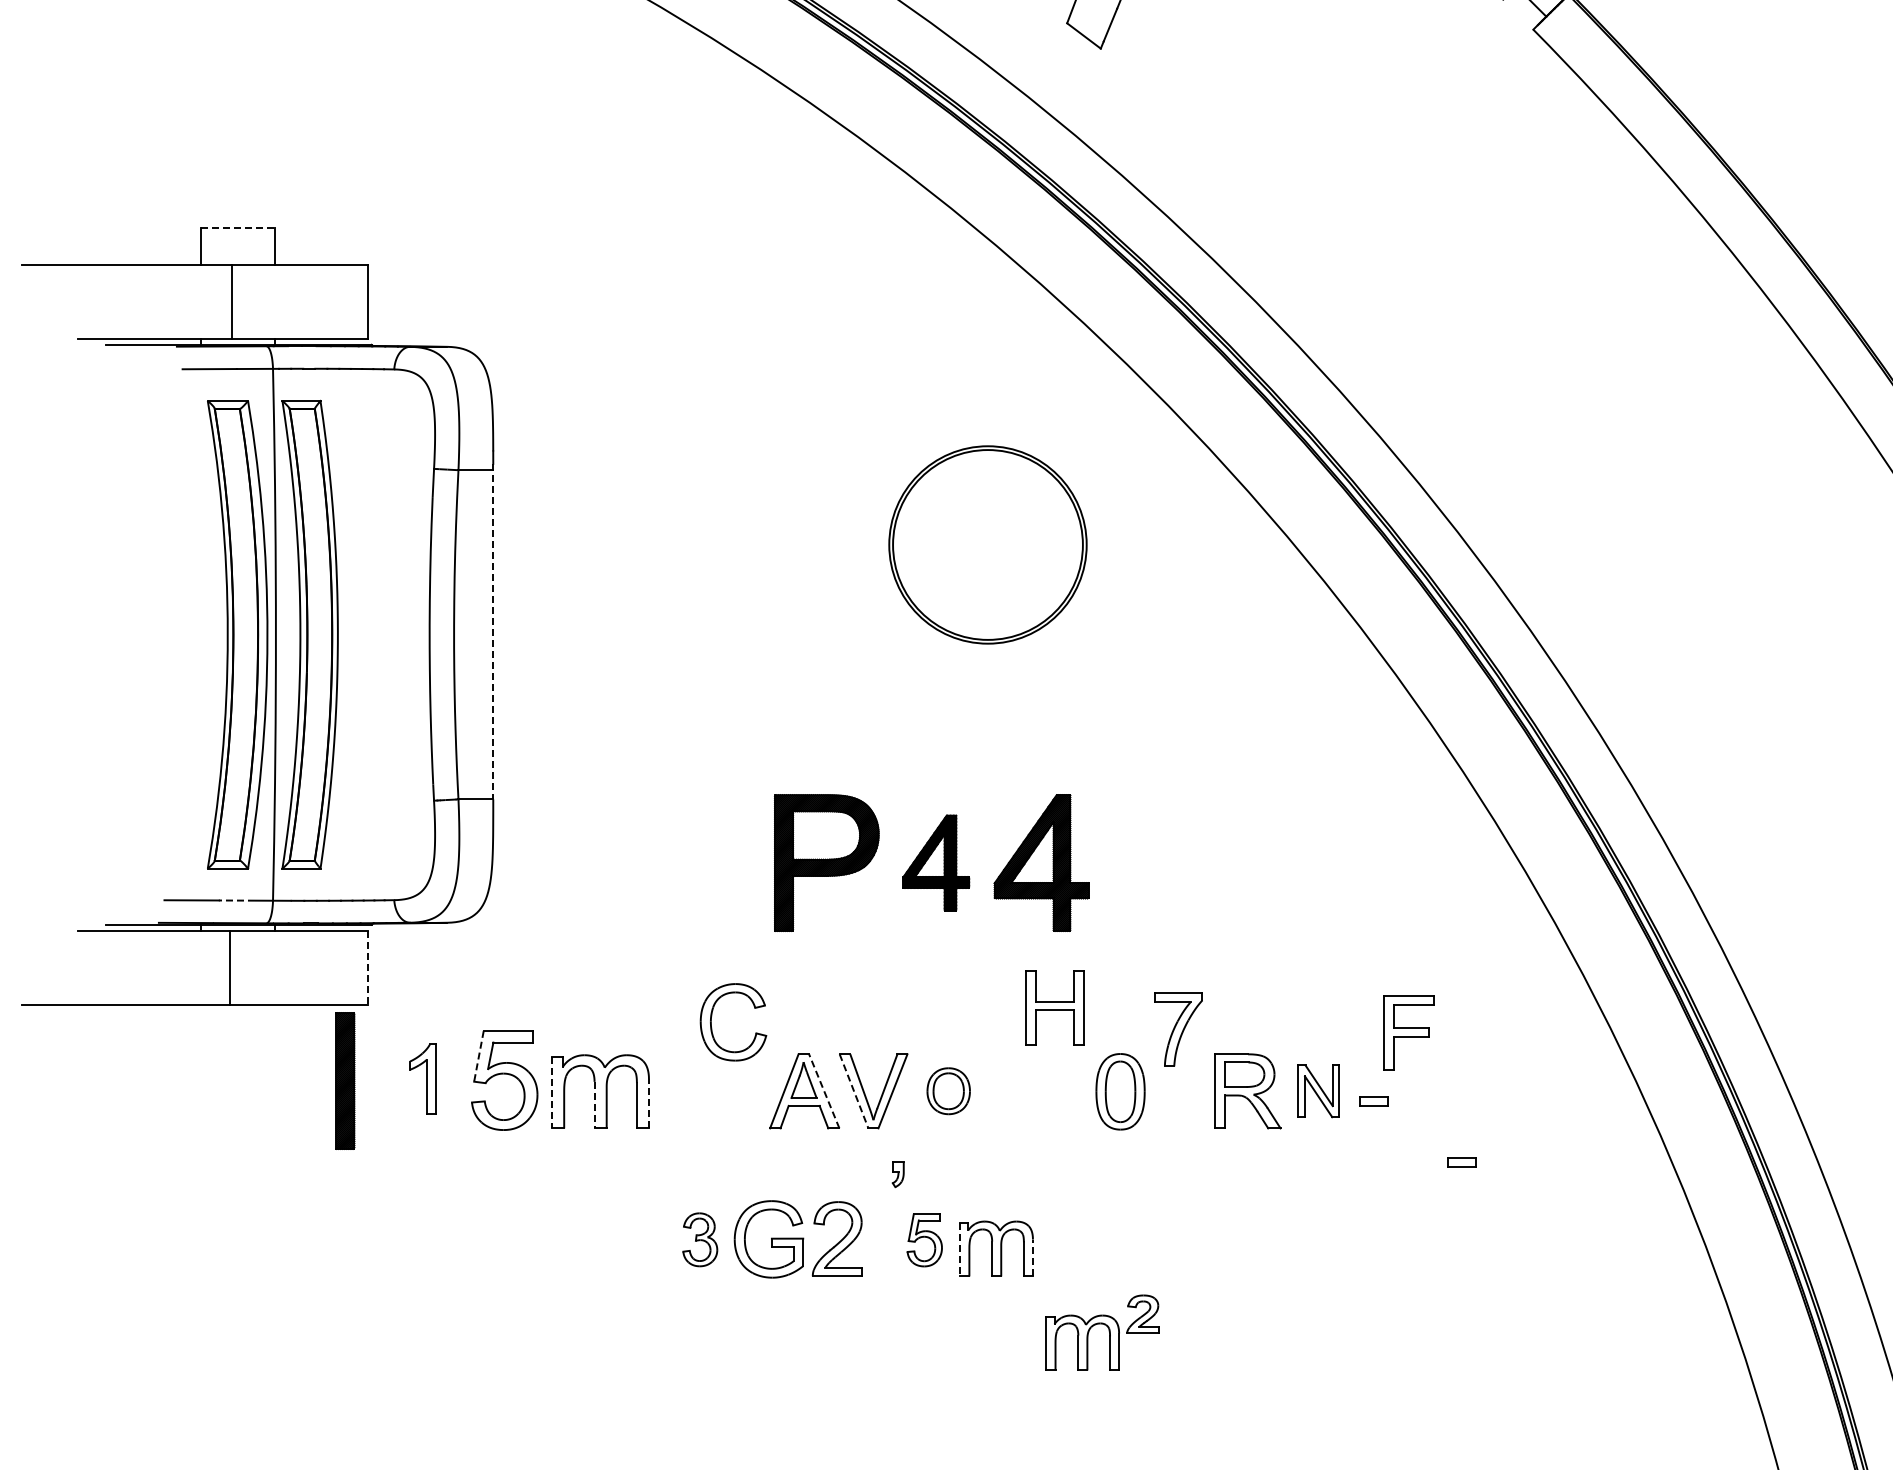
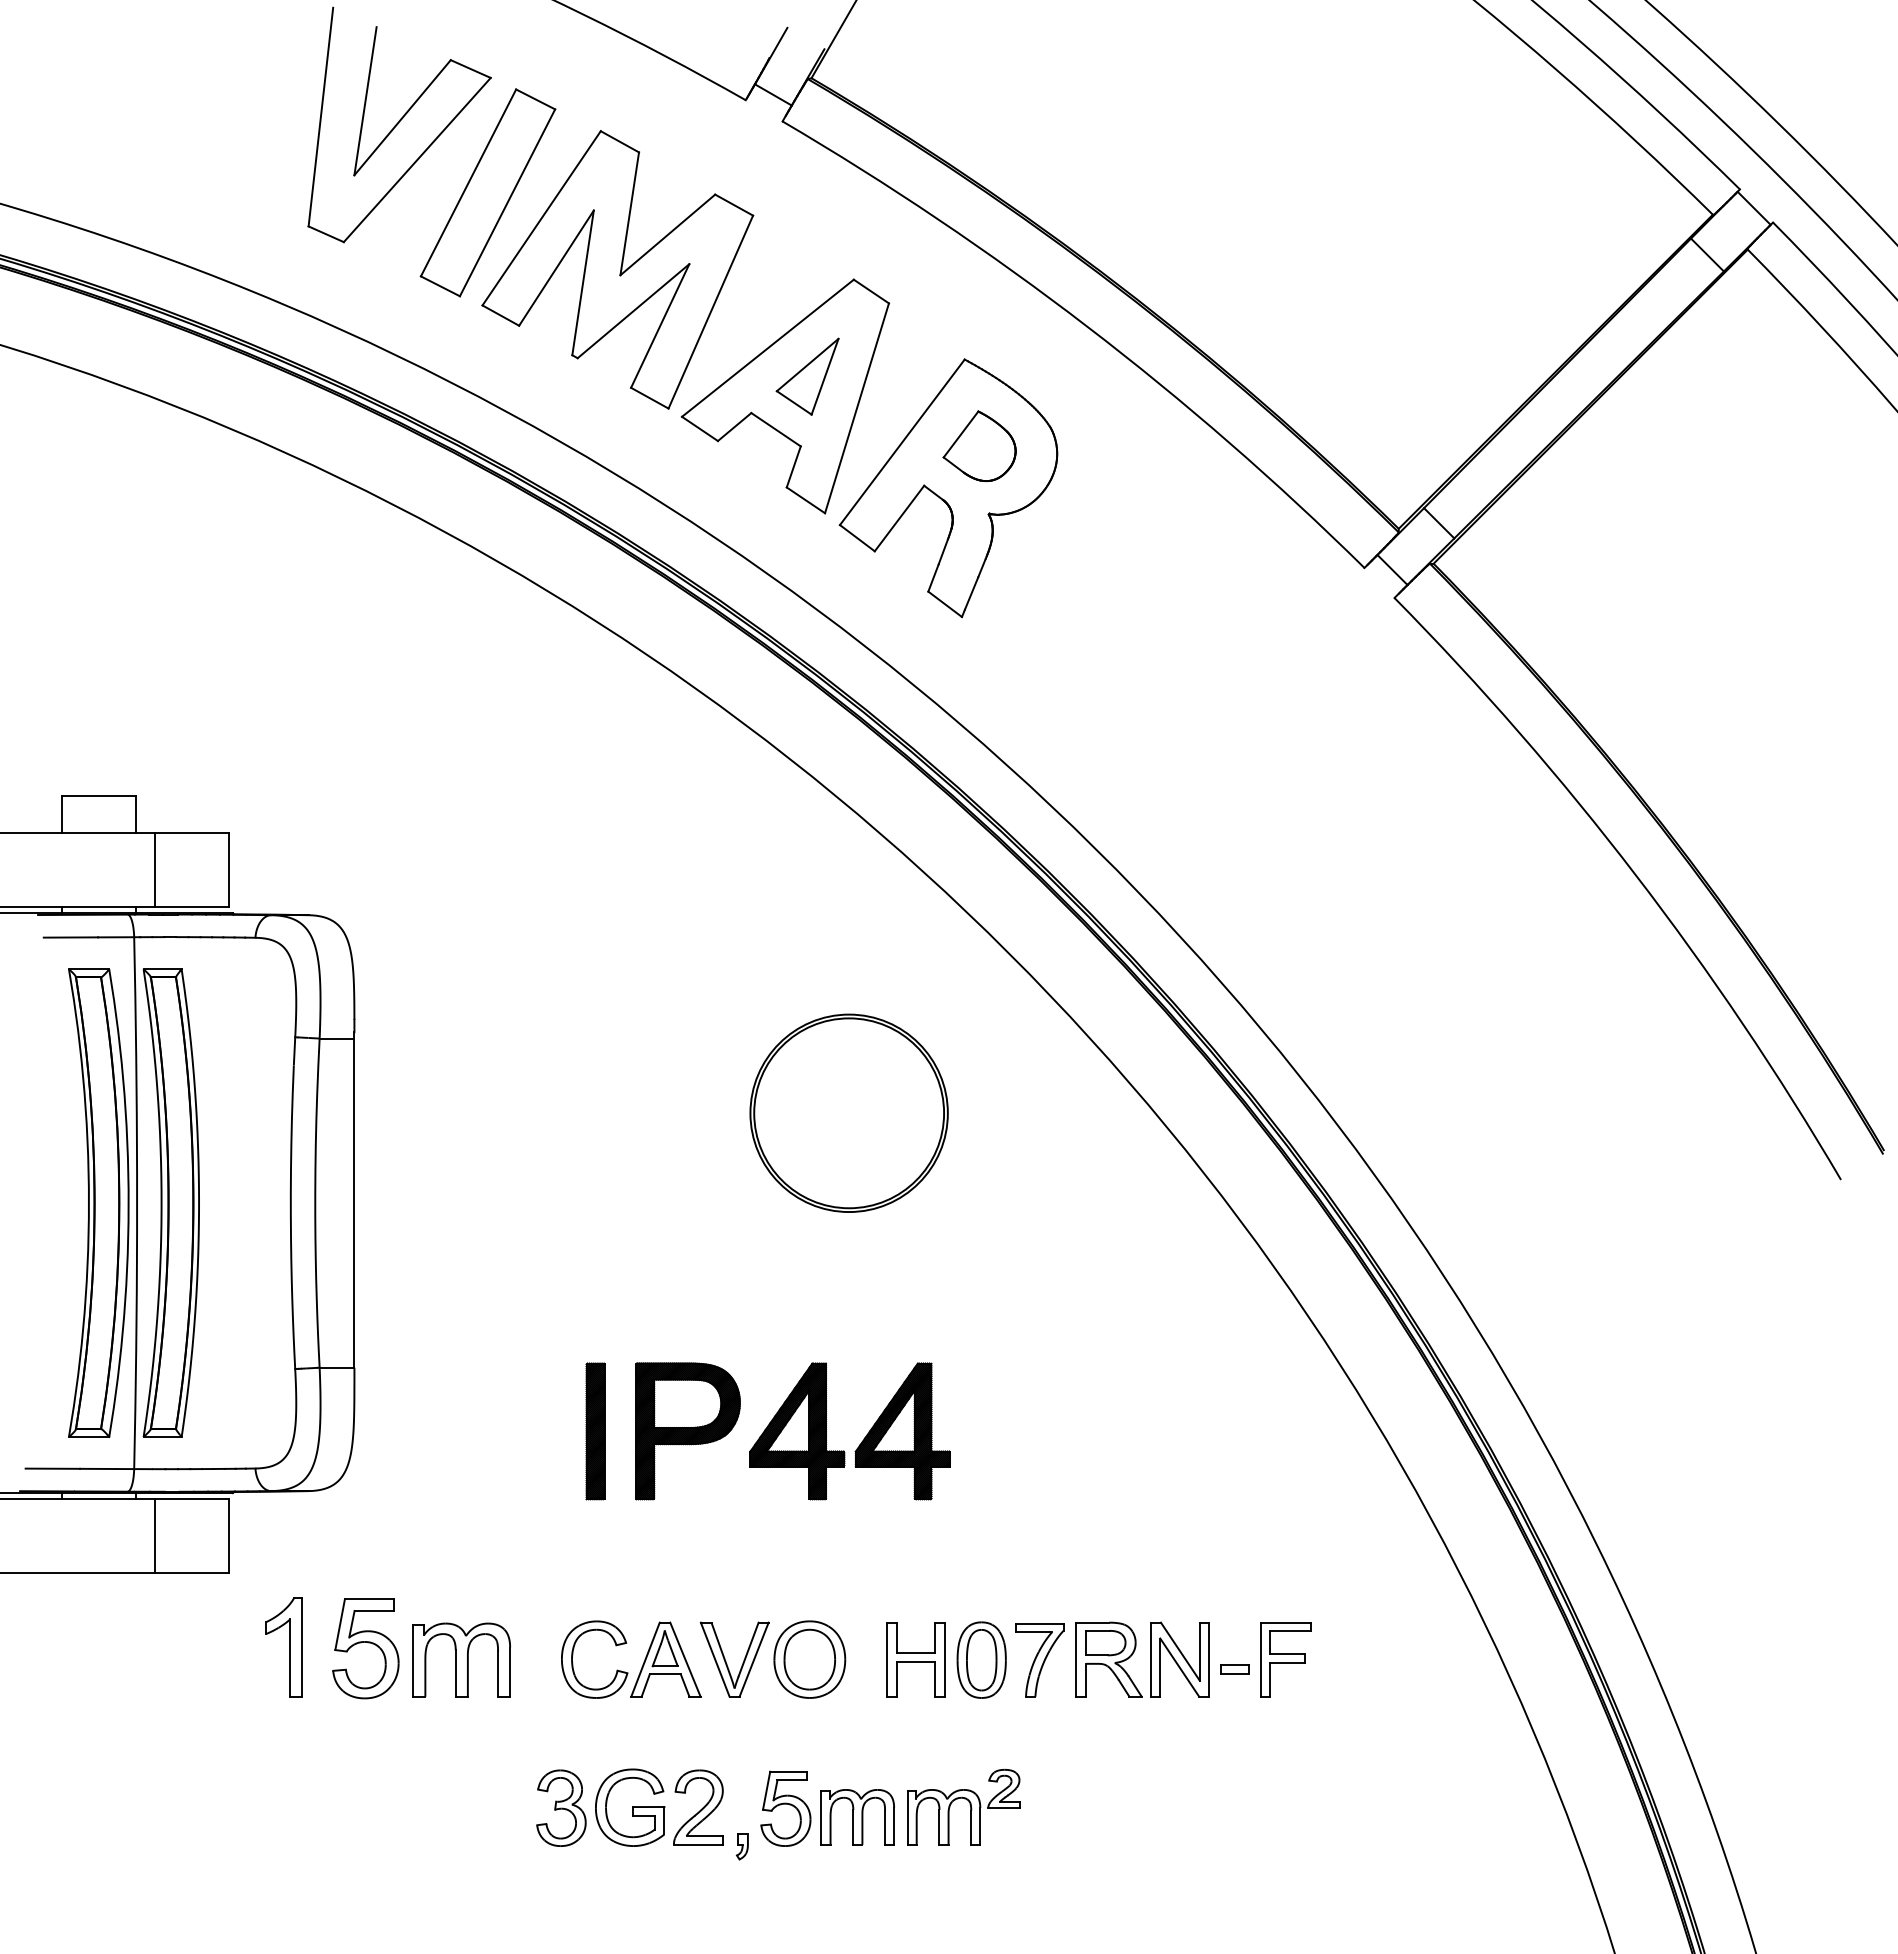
line: (238, 227) -> (99, 795), dashed -> solid
line: (231, 301) -> (154, 869), moved
line: (493, 632) -> (354, 1200), dashed -> solid
part: (936, 863) -> (797, 1431), size x1.43
line: (236, 900) -> (97, 1468), dashed -> solid
line: (229, 968) -> (154, 1536), moved
line: (367, 968) -> (228, 1536), dashed -> solid
part: (1054, 1008) -> (915, 1659), moved
part: (712, 1018) -> (573, 1655), moved
part: (1178, 1030) -> (1039, 1660), moved
part: (1409, 1033) -> (1285, 1659), moved
line: (479, 1056) -> (340, 1624), dashed -> solid
part: (422, 1079) -> (283, 1647), size x1.43
part: (345, 1081) -> (595, 1431), moved
line: (824, 1091) -> (685, 1659), dashed -> solid
line: (854, 1091) -> (715, 1659), dashed -> solid
part: (948, 1091) -> (809, 1659), size x1.67
part: (1318, 1091) -> (1179, 1659), size x1.43
line: (552, 1092) -> (413, 1660), dashed -> solid
line: (649, 1104) -> (510, 1672), dashed -> solid
line: (594, 1105) -> (455, 1673), dashed -> solid
part: (1461, 1162) -> (1322, 1730), removed
part: (897, 1174) -> (741, 1846), moved
part: (700, 1239) -> (561, 1807), size x1.43
part: (924, 1240) -> (785, 1808), size x1.43
line: (960, 1249) -> (821, 1817), dashed -> solid
line: (1033, 1257) -> (894, 1825), dashed -> solid
part: (1108, 1330) -> (969, 1804), moved

